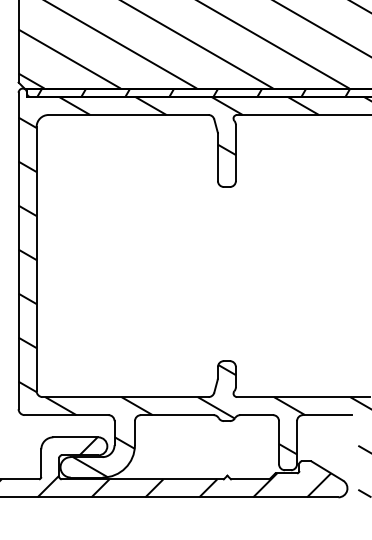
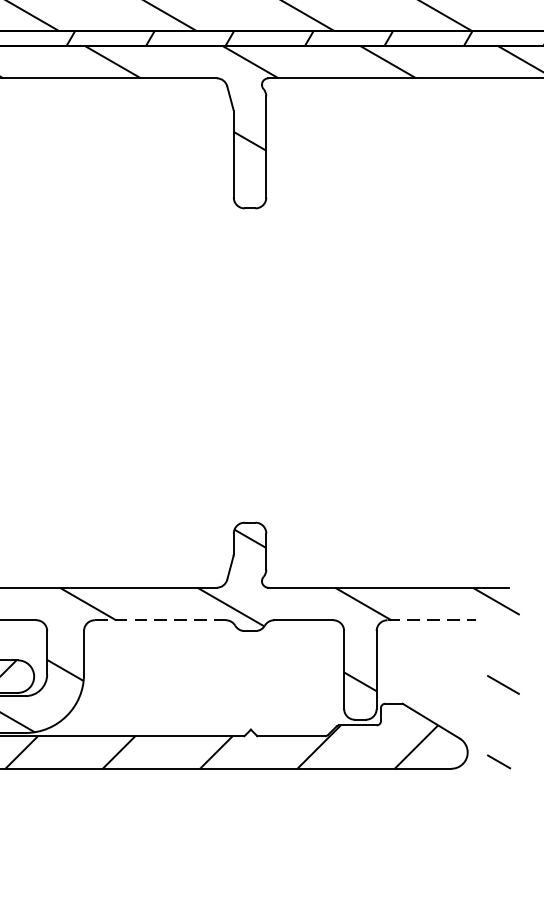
line: (177, 415) -> (160, 620), solid -> dashed
line: (327, 415) -> (431, 620), solid -> dashed

